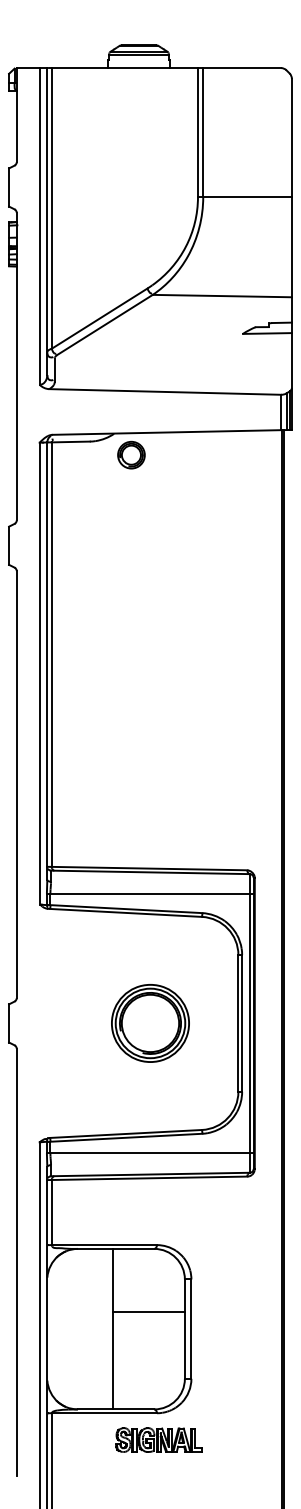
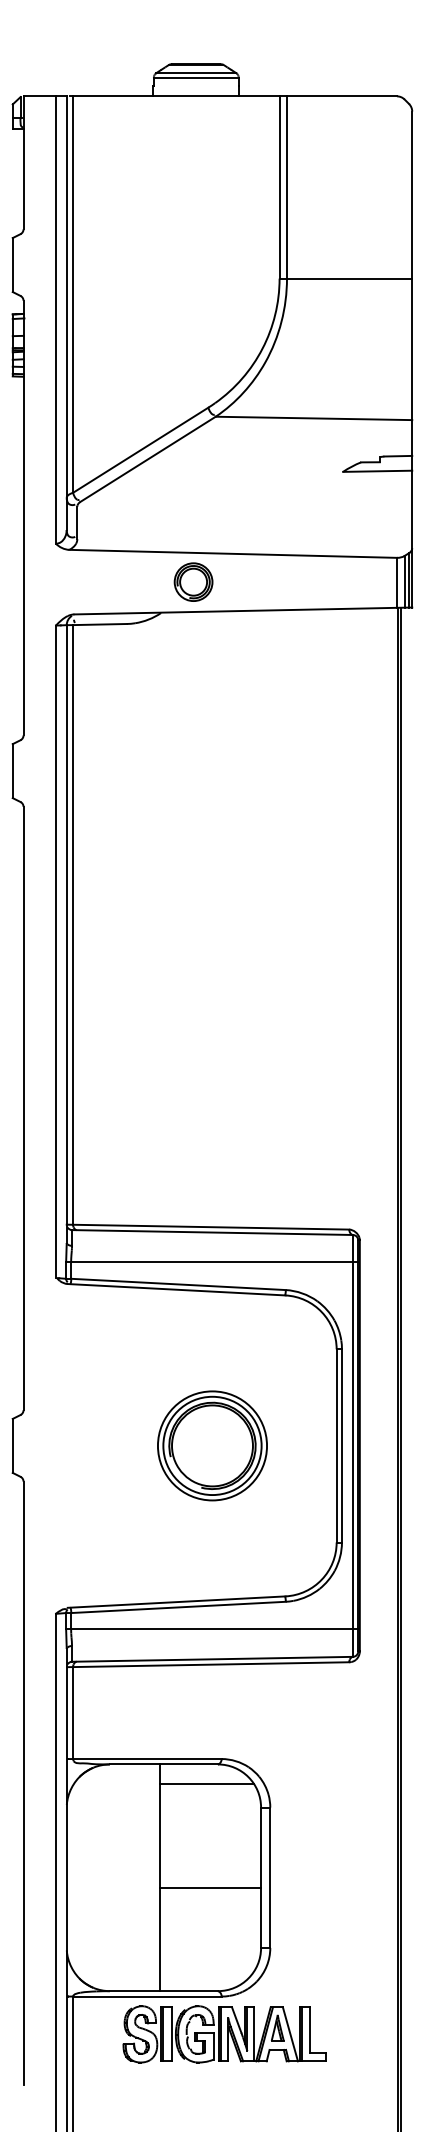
part: (131, 454) -> (193, 581), moved
line: (146, 1263) -> (206, 1784), added
line: (149, 1311) -> (210, 1888), moved
part: (158, 1440) -> (224, 2034), size x1.67

